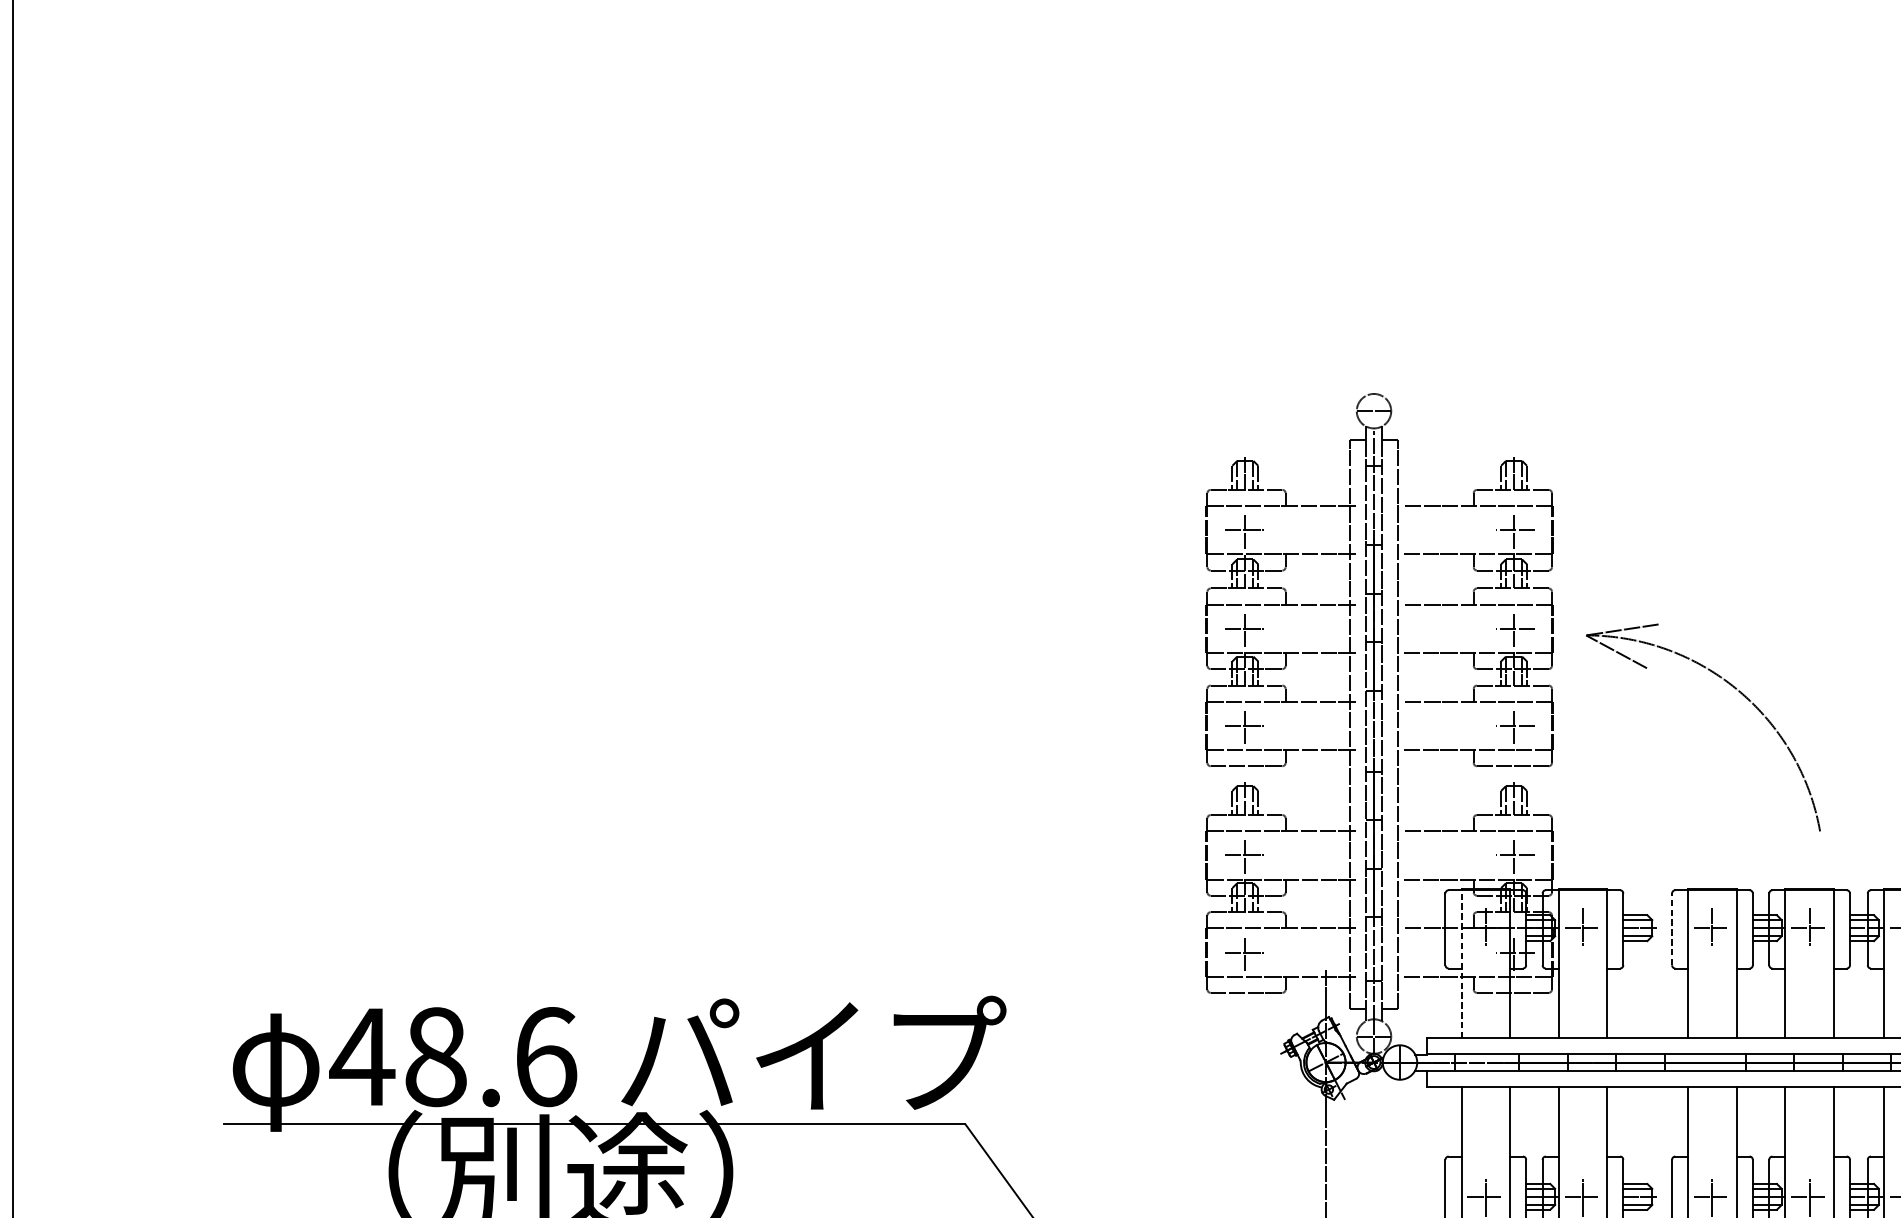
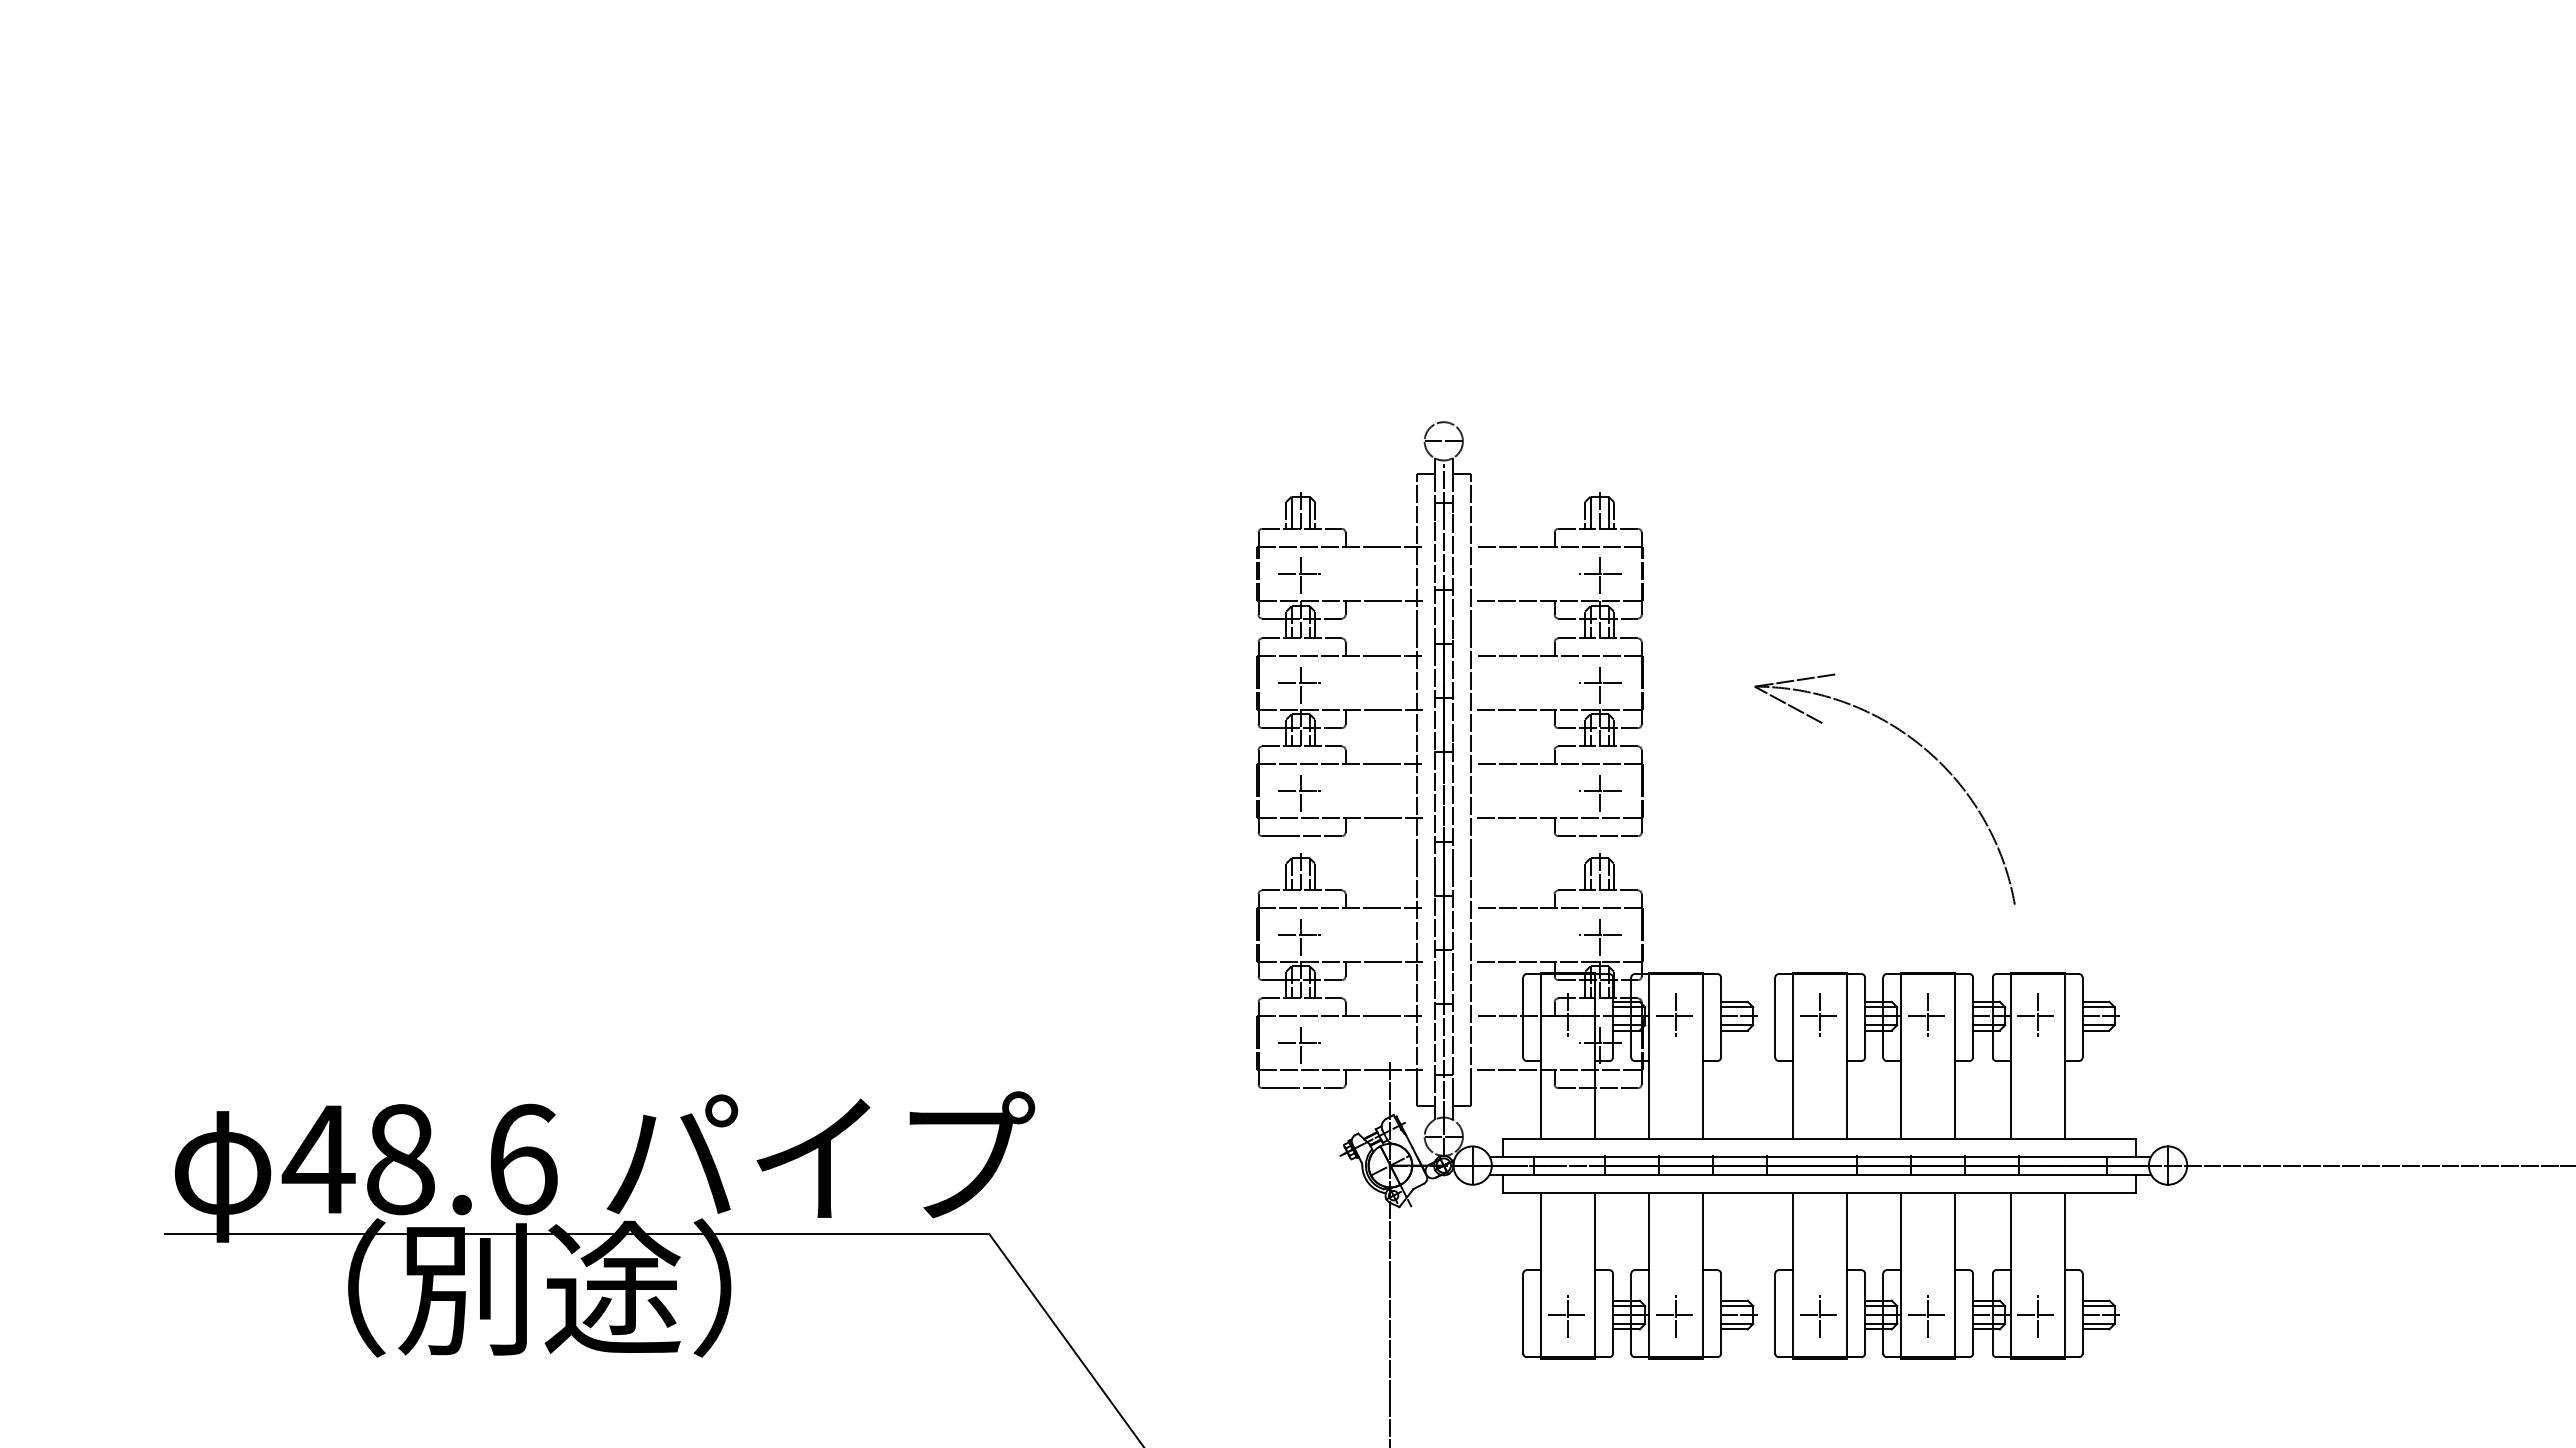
part: (1731, 686) -> (1916, 743), moved
line: (1672, 929) -> (1775, 1017), dashed -> solid
line: (1461, 963) -> (1541, 1055), dashed -> solid

